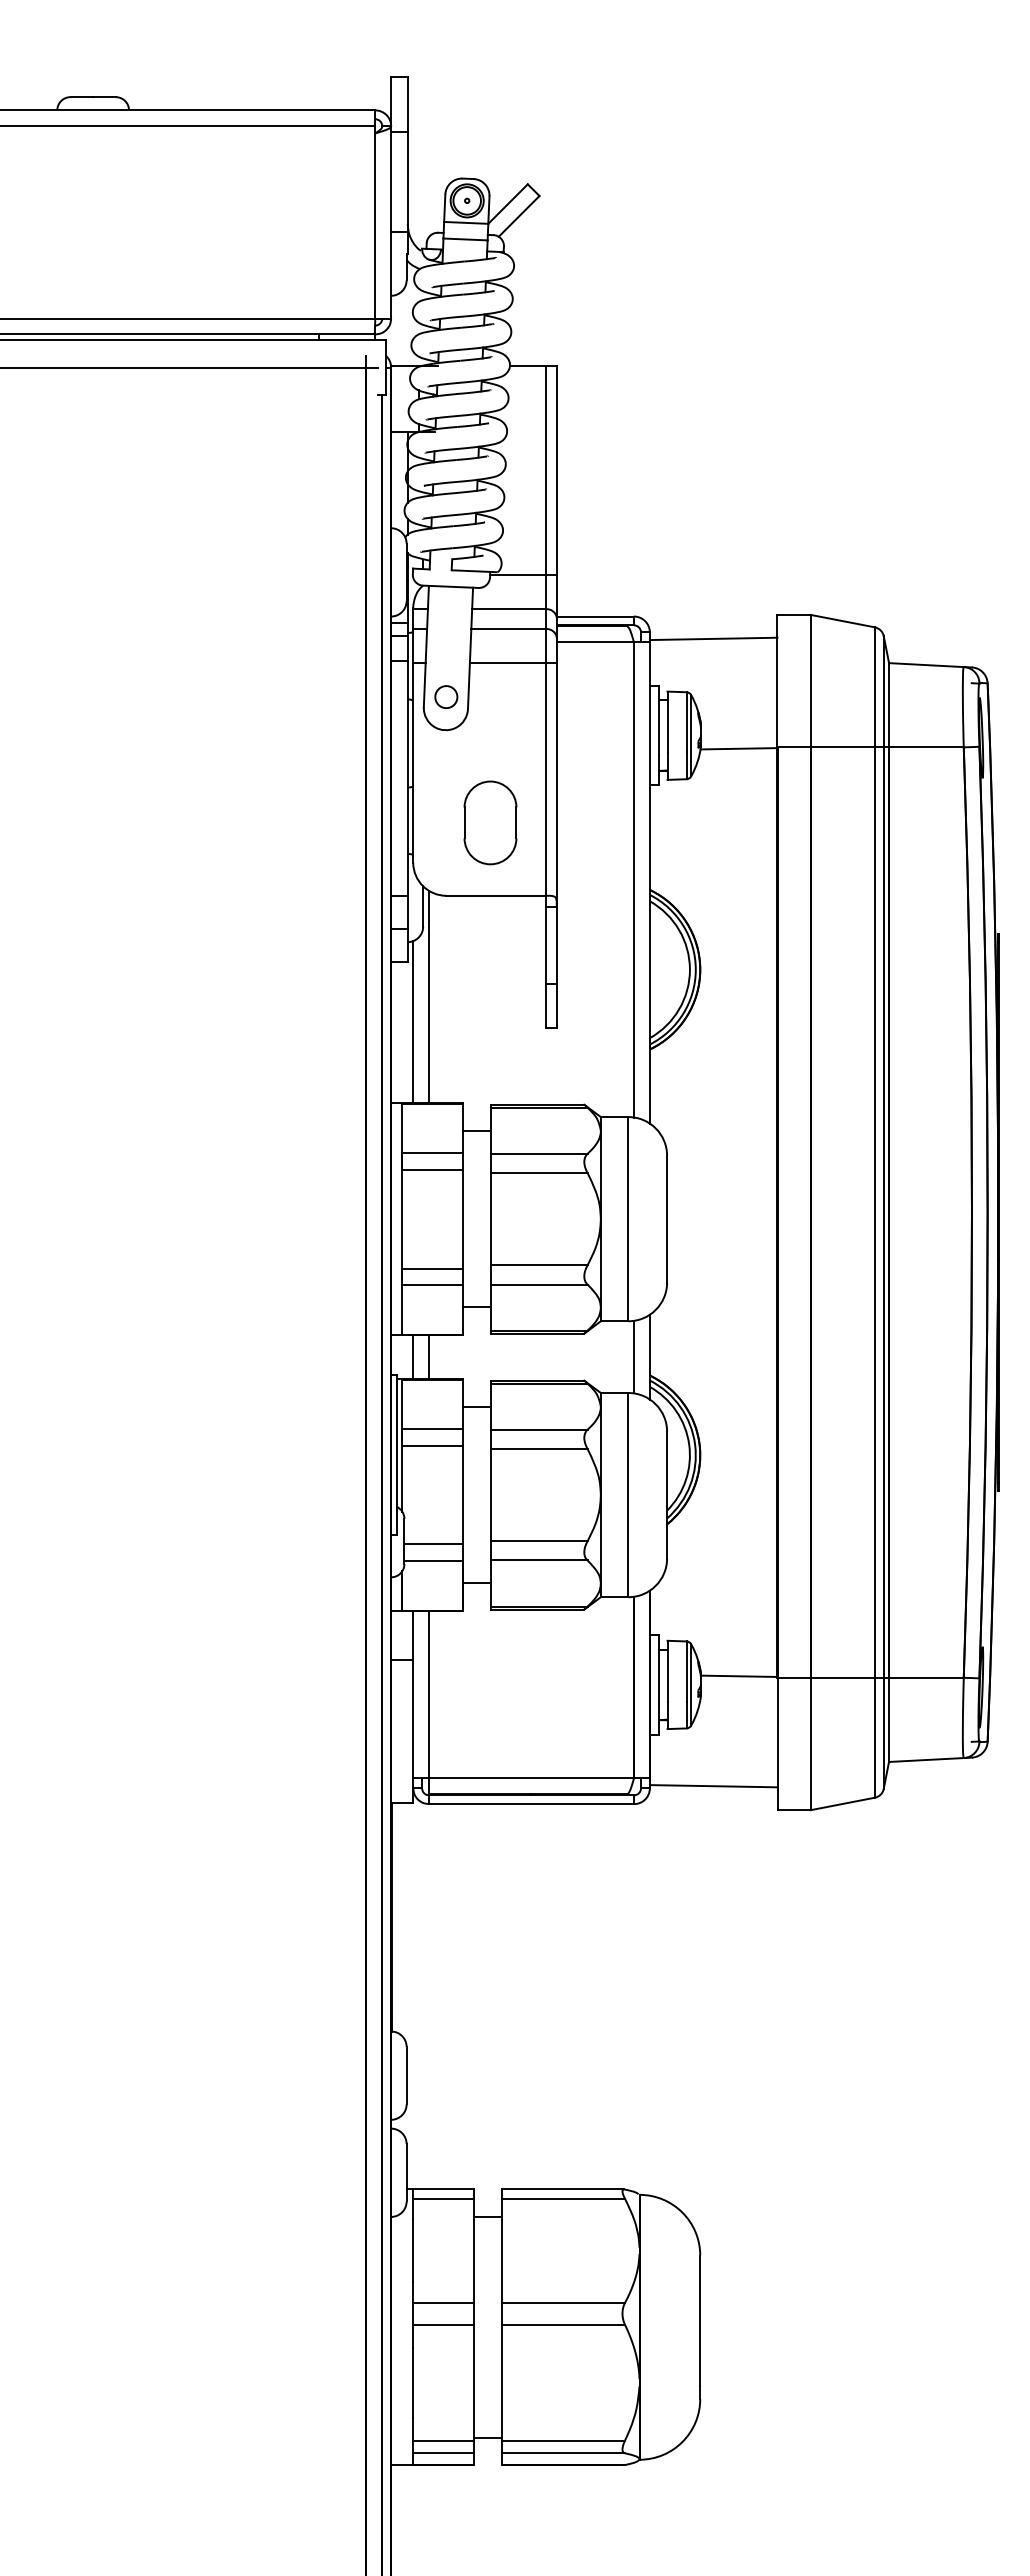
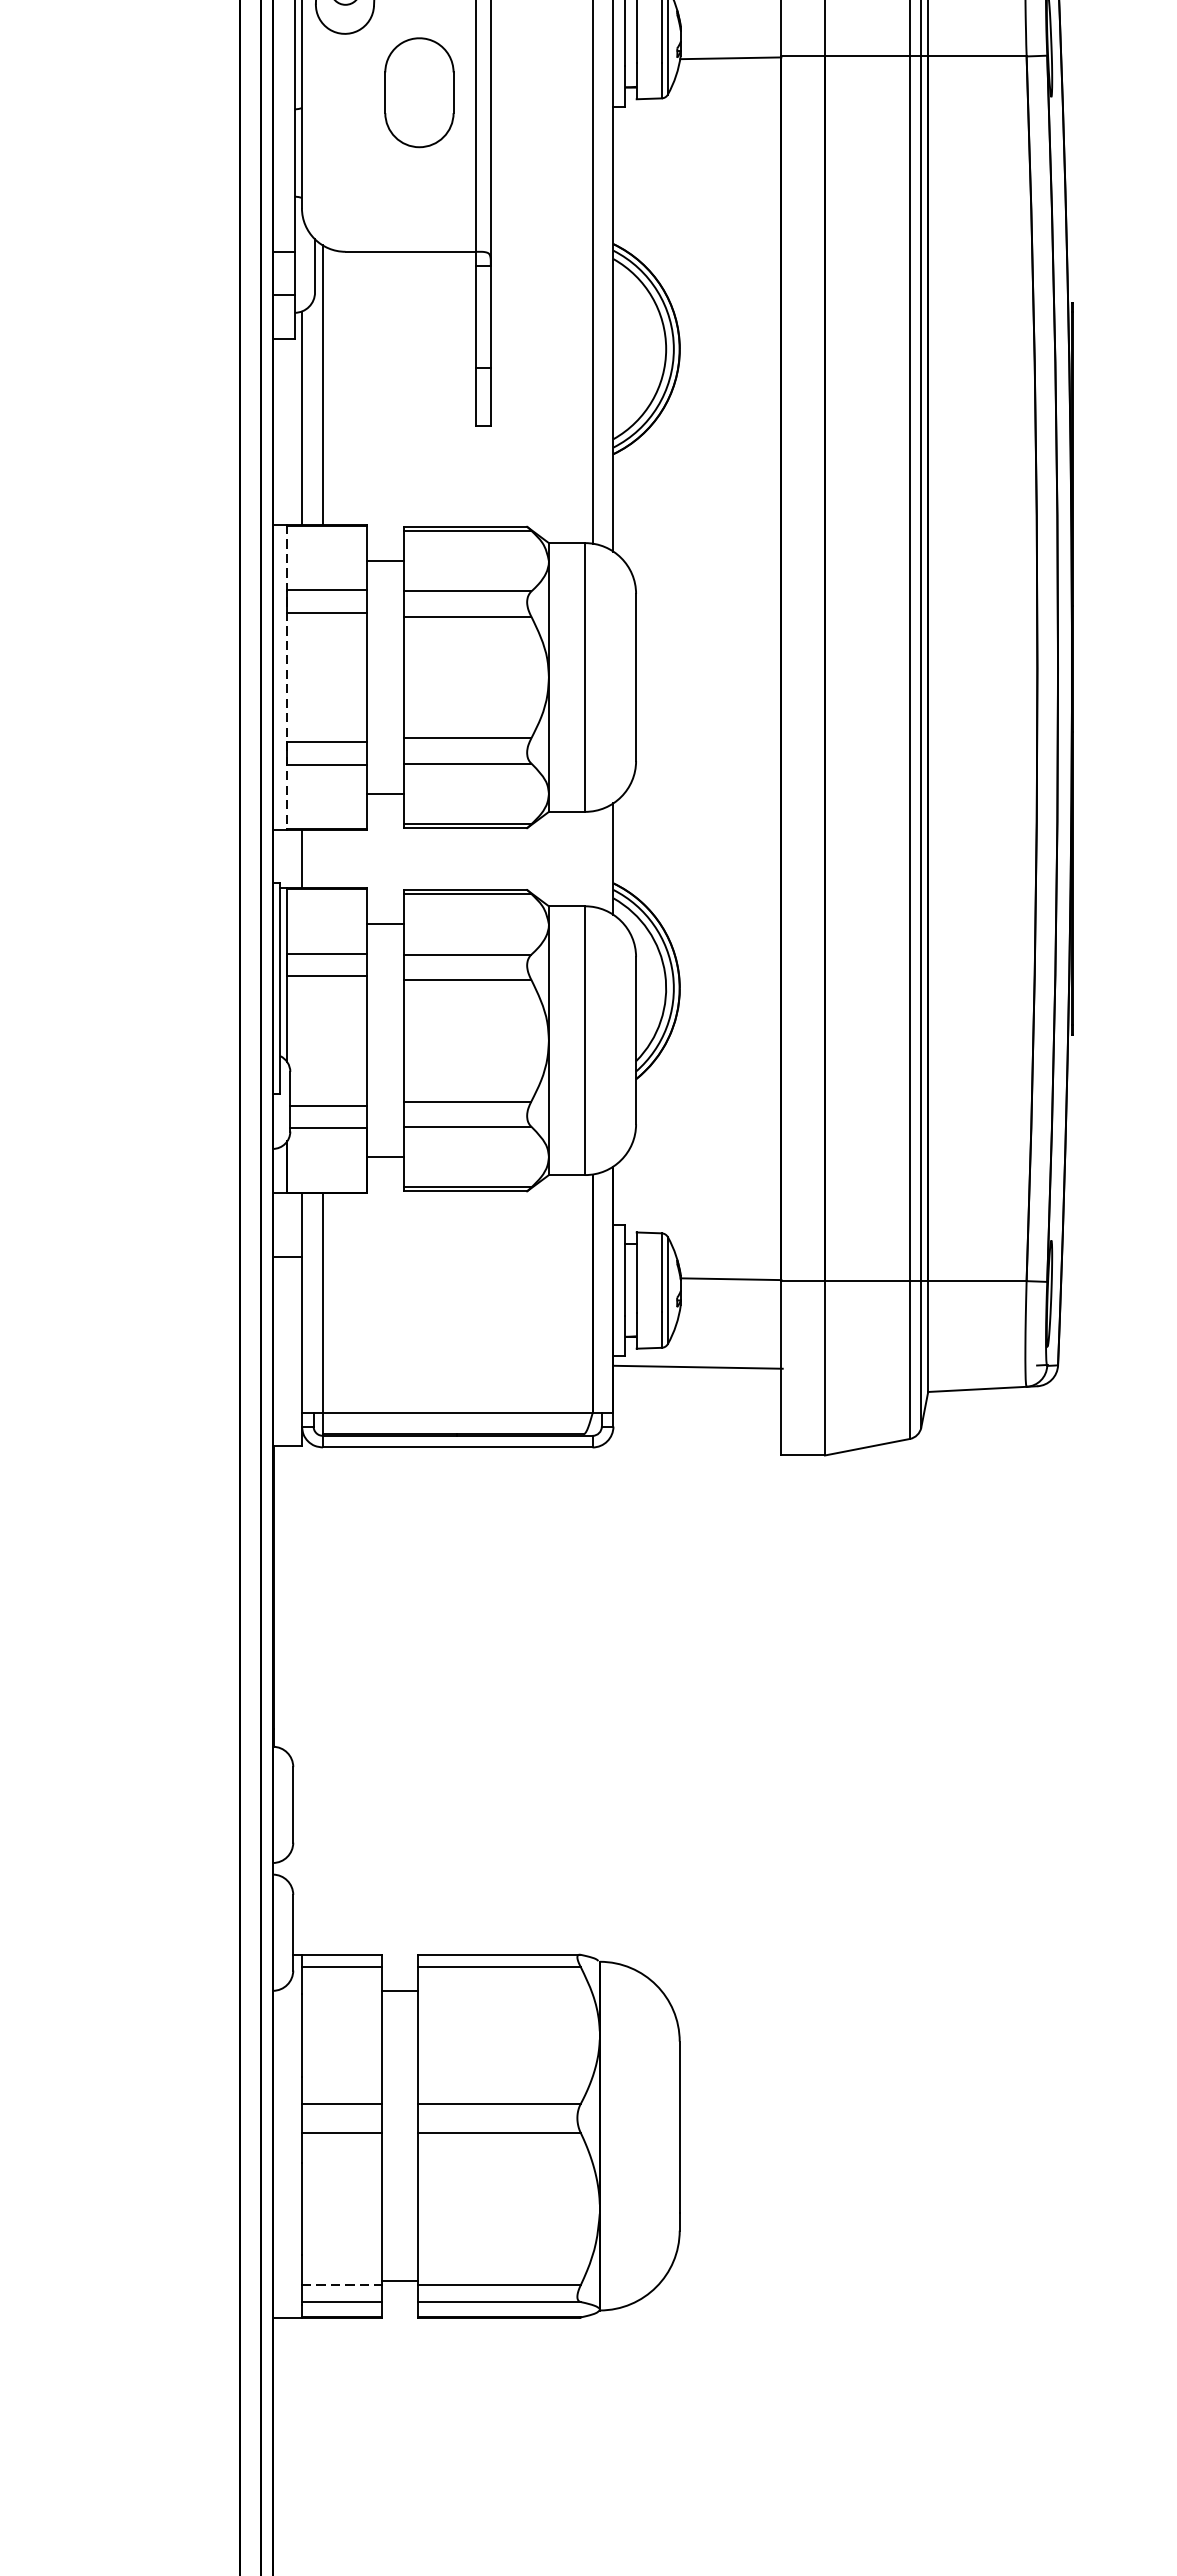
part: (490, 822) -> (419, 92), moved
line: (402, 1219) -> (287, 677), solid -> dashed
line: (633, 1356) -> (591, 858), removed
line: (429, 1357) -> (323, 859), removed
line: (713, 1786) -> (698, 1367), moved
line: (444, 2440) -> (343, 2285), solid -> dashed

